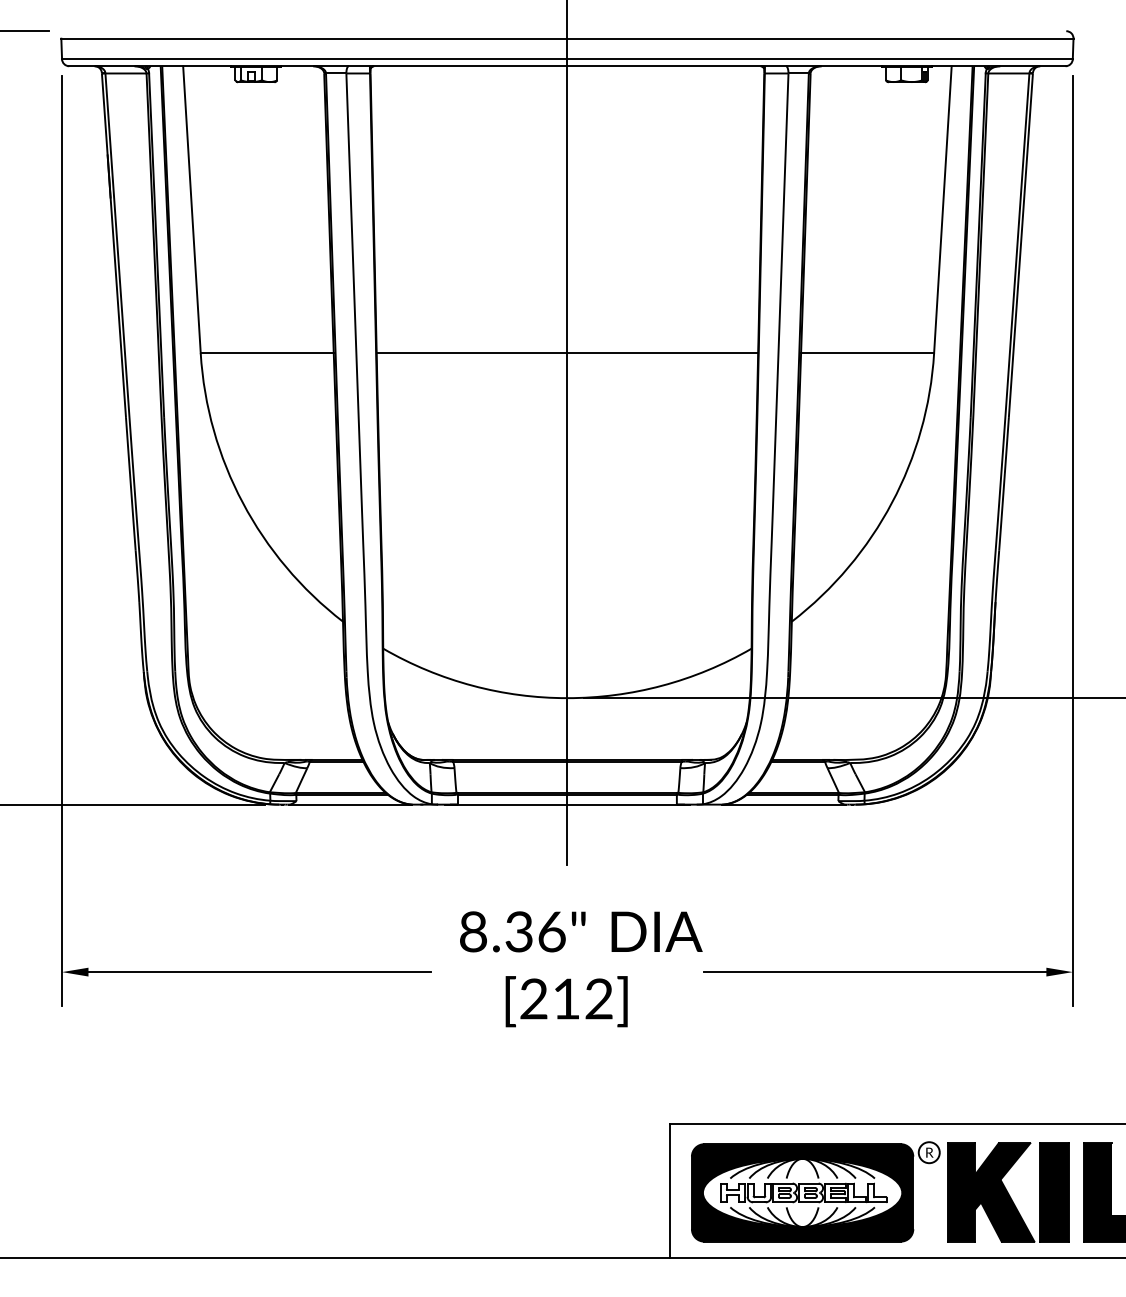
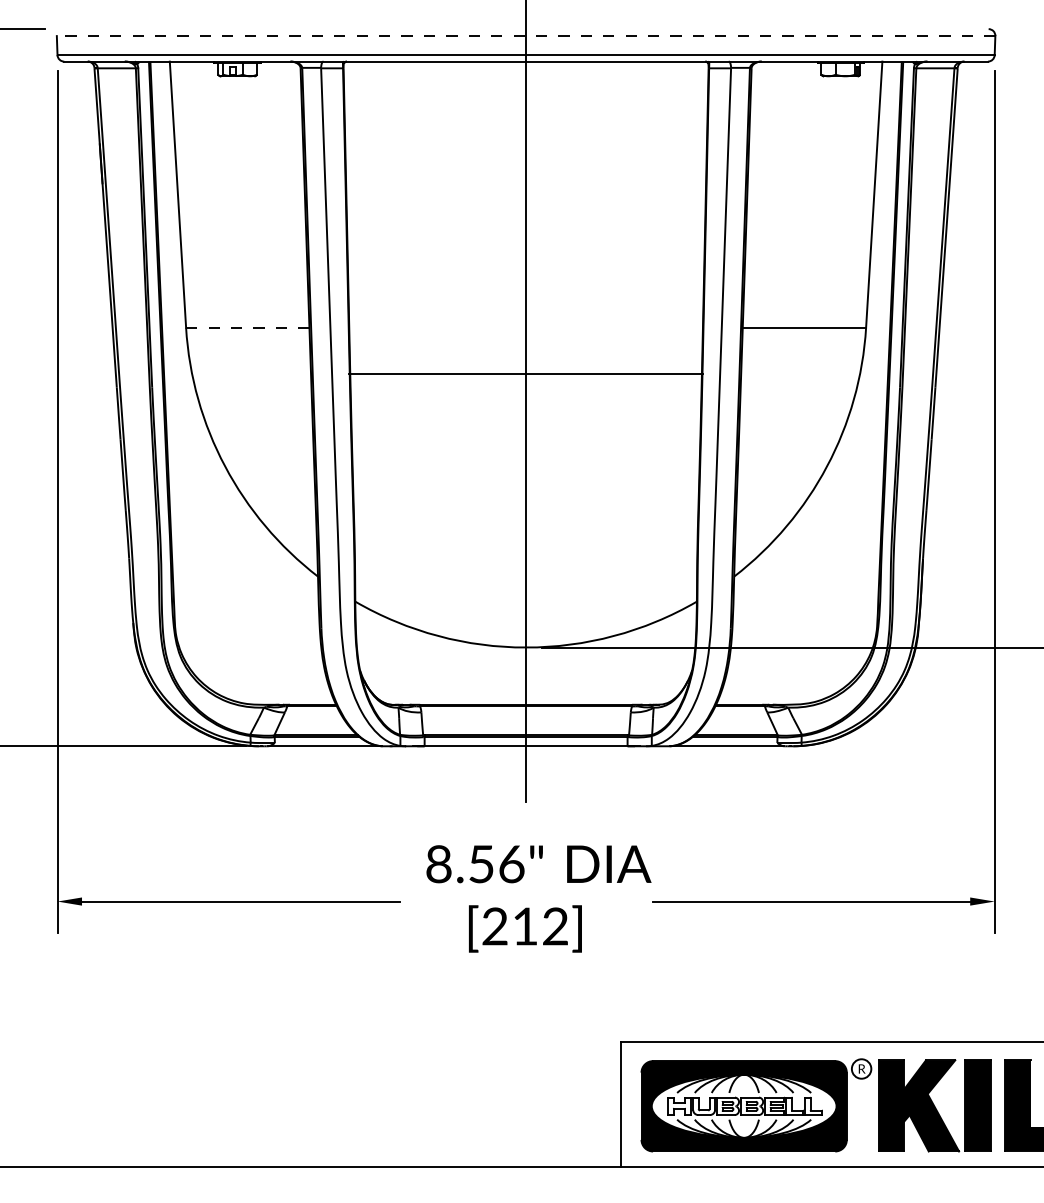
line: (566, 39) -> (525, 36), solid -> dashed
line: (266, 352) -> (247, 327), solid -> dashed
line: (566, 352) -> (525, 373), moved
text: (518, 932) -> (480, 864), 8.36" -> 8.56"

